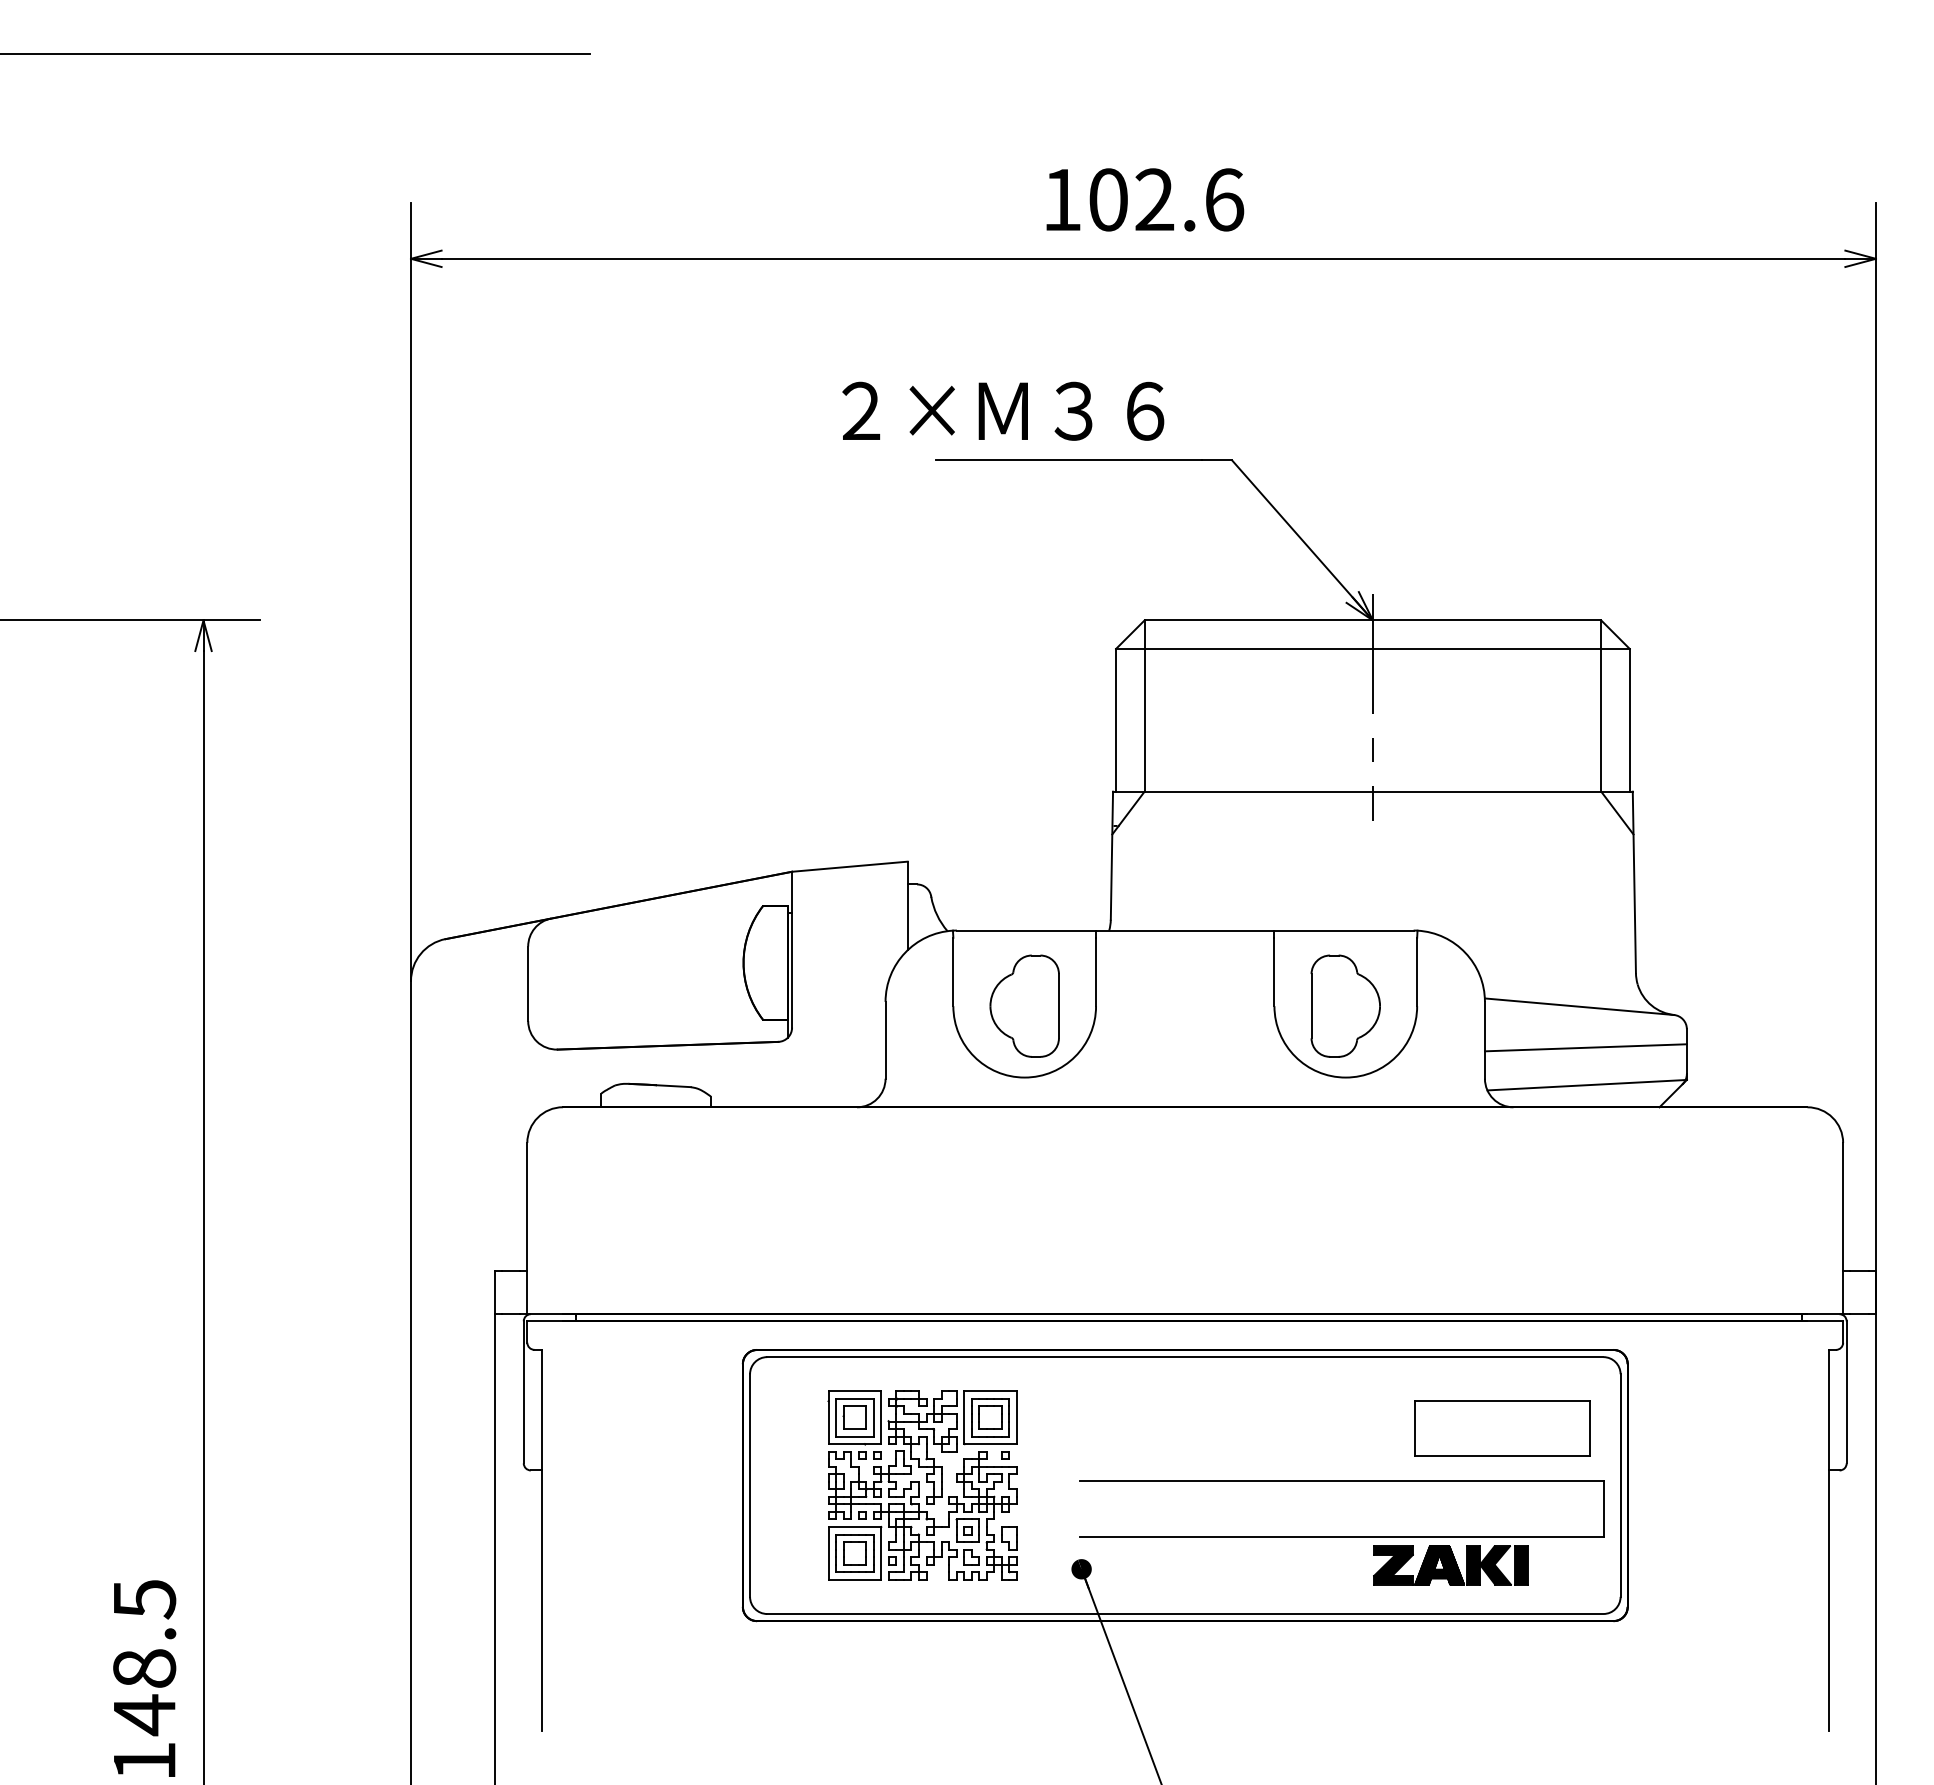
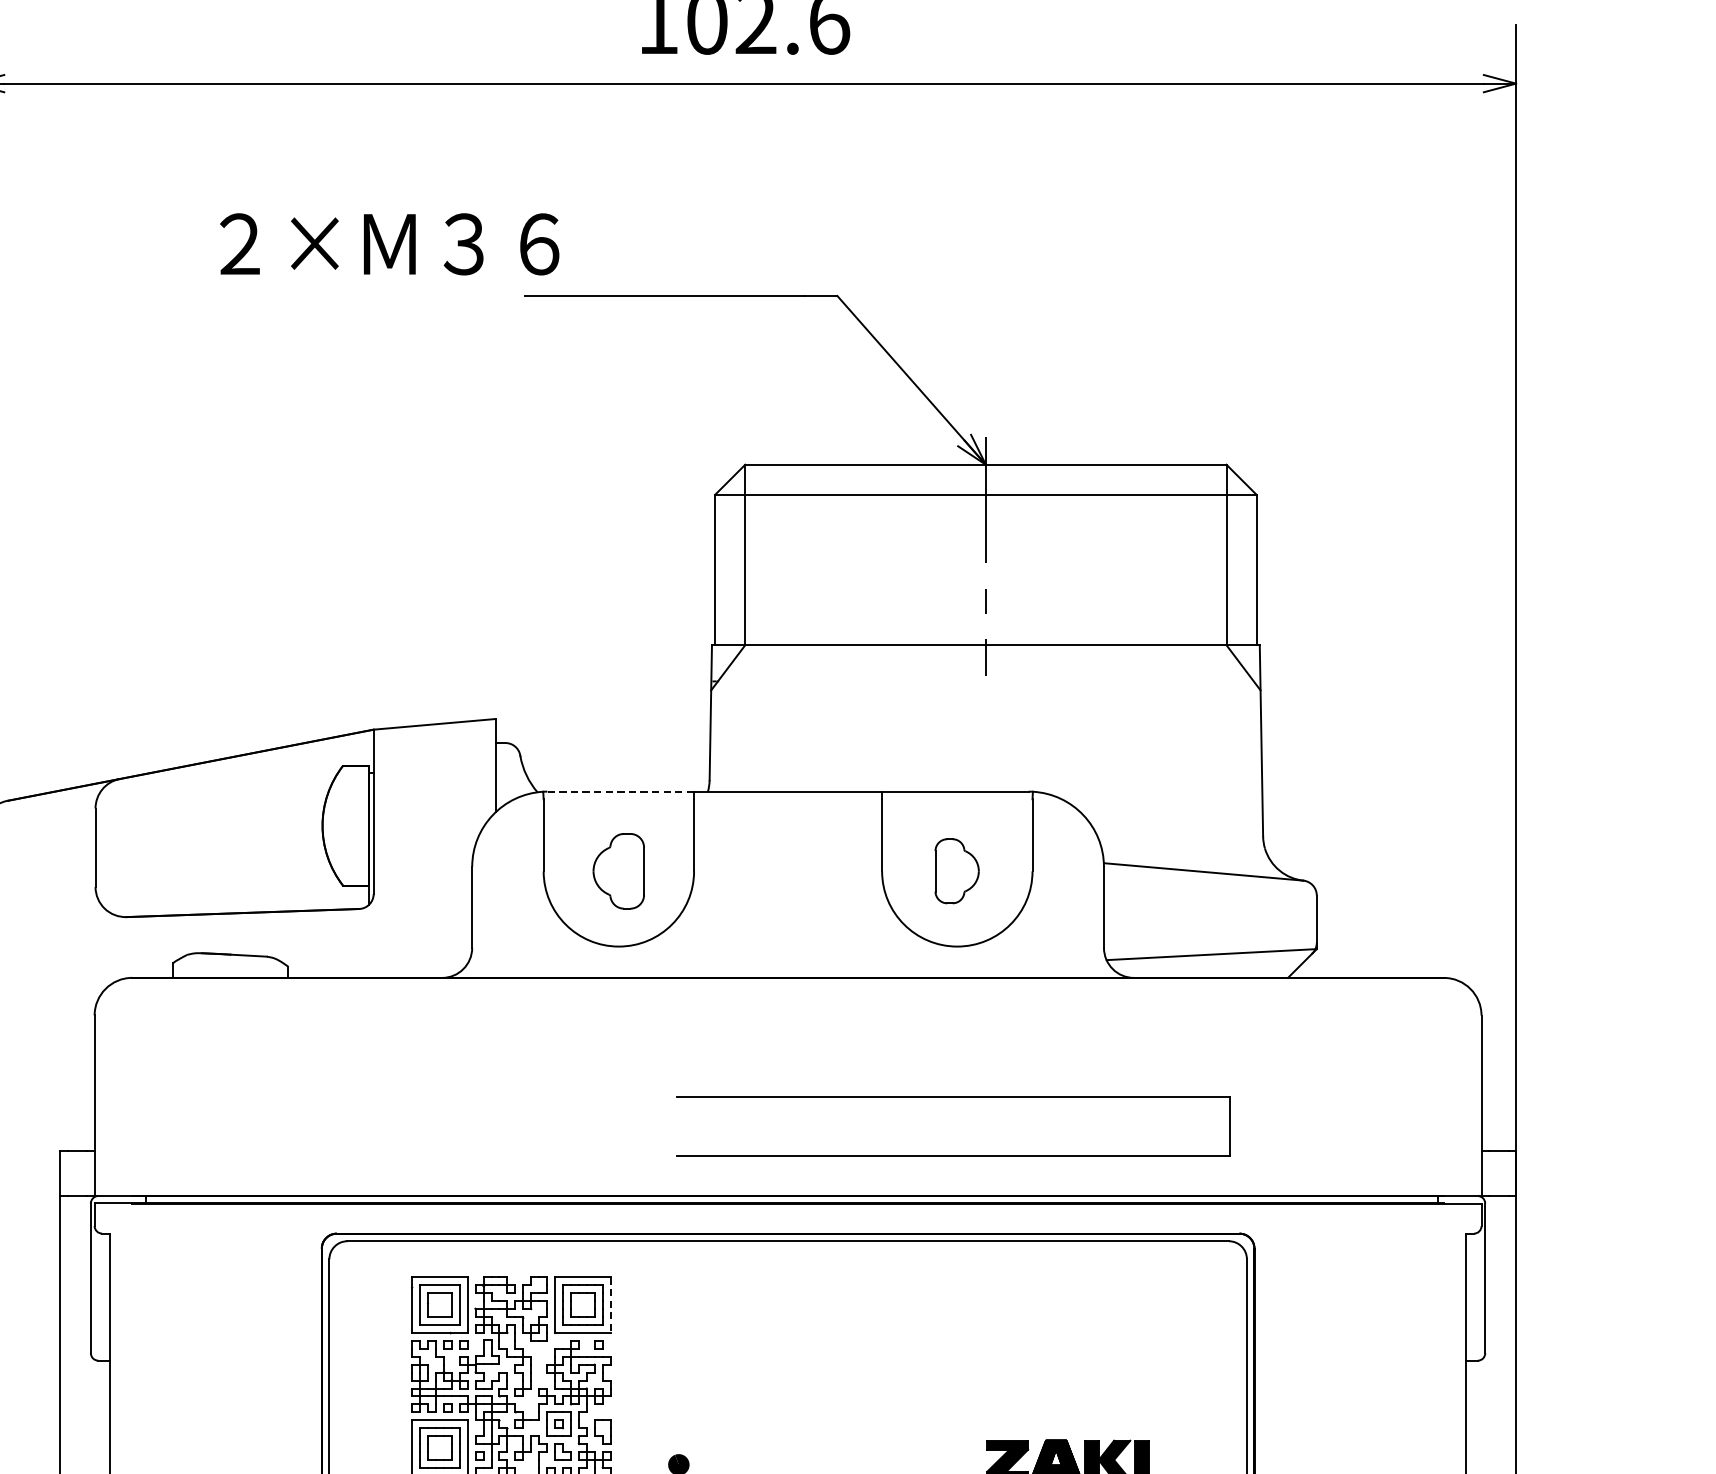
text: (1003, 410) -> (389, 243), moved
line: (1026, 930) -> (620, 791), solid -> dashed
part: (1024, 1005) -> (618, 870), size x0.7
part: (1345, 1005) -> (956, 870), size x0.6
line: (1585, 1047) -> (1209, 914), removed
line: (1016, 1418) -> (610, 1305), solid -> dashed
part: (1502, 1428) -> (1122, 1316), removed
part: (1341, 1481) -> (952, 1097), moved

